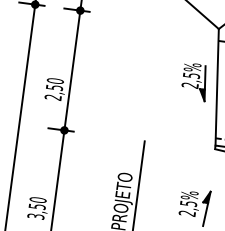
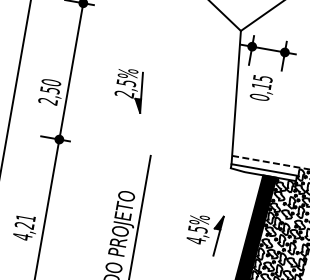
part: (193, 83) -> (128, 91), moved
text: (36, 208) -> (23, 227), 3,50 -> 4,21
text: (186, 213) -> (195, 240), 2,5% -> 4,5%

